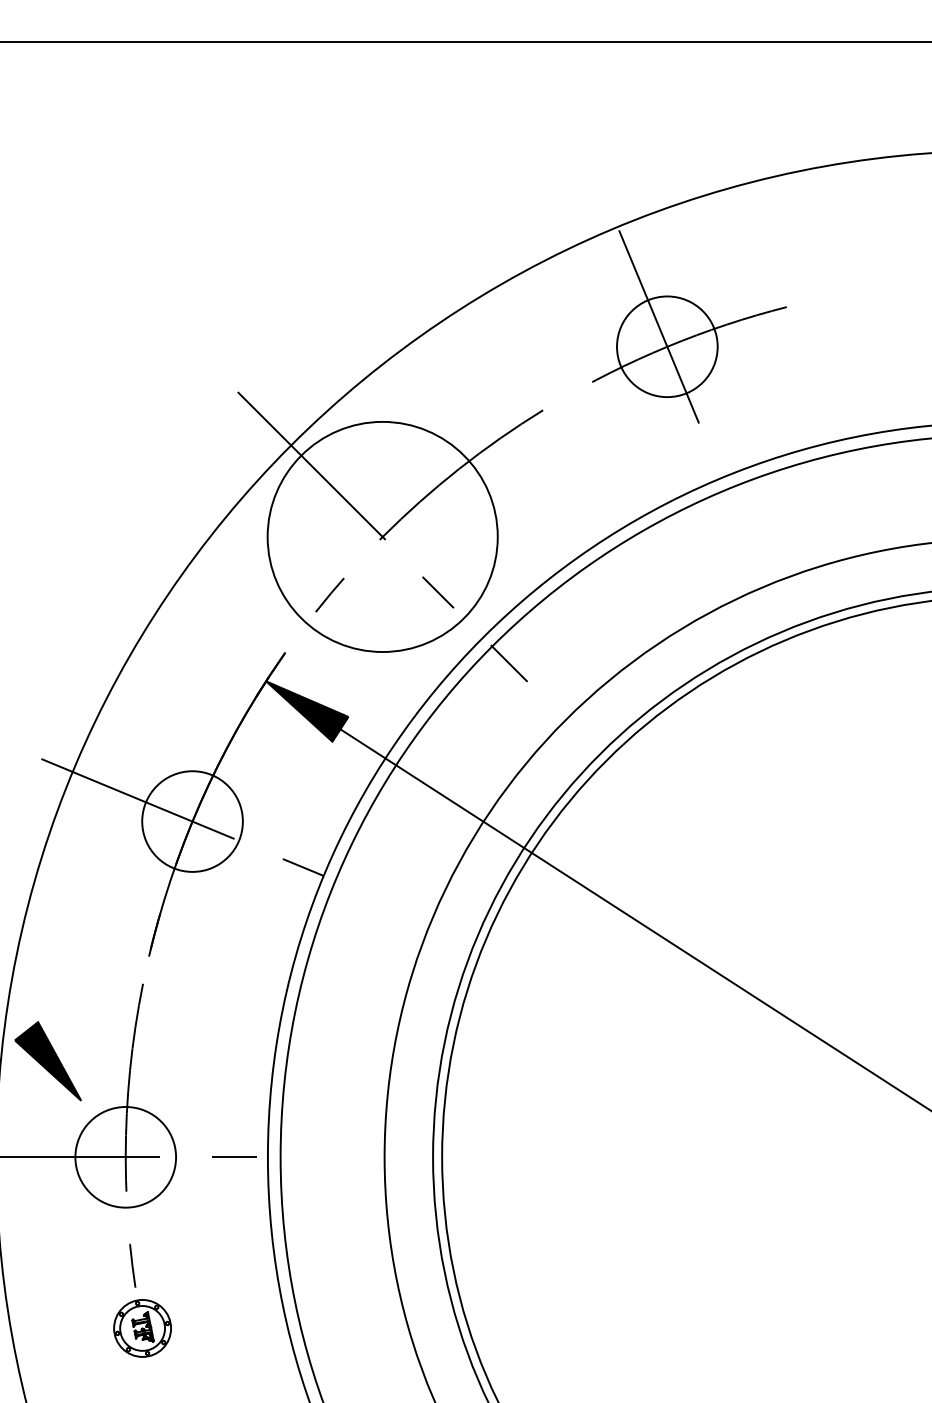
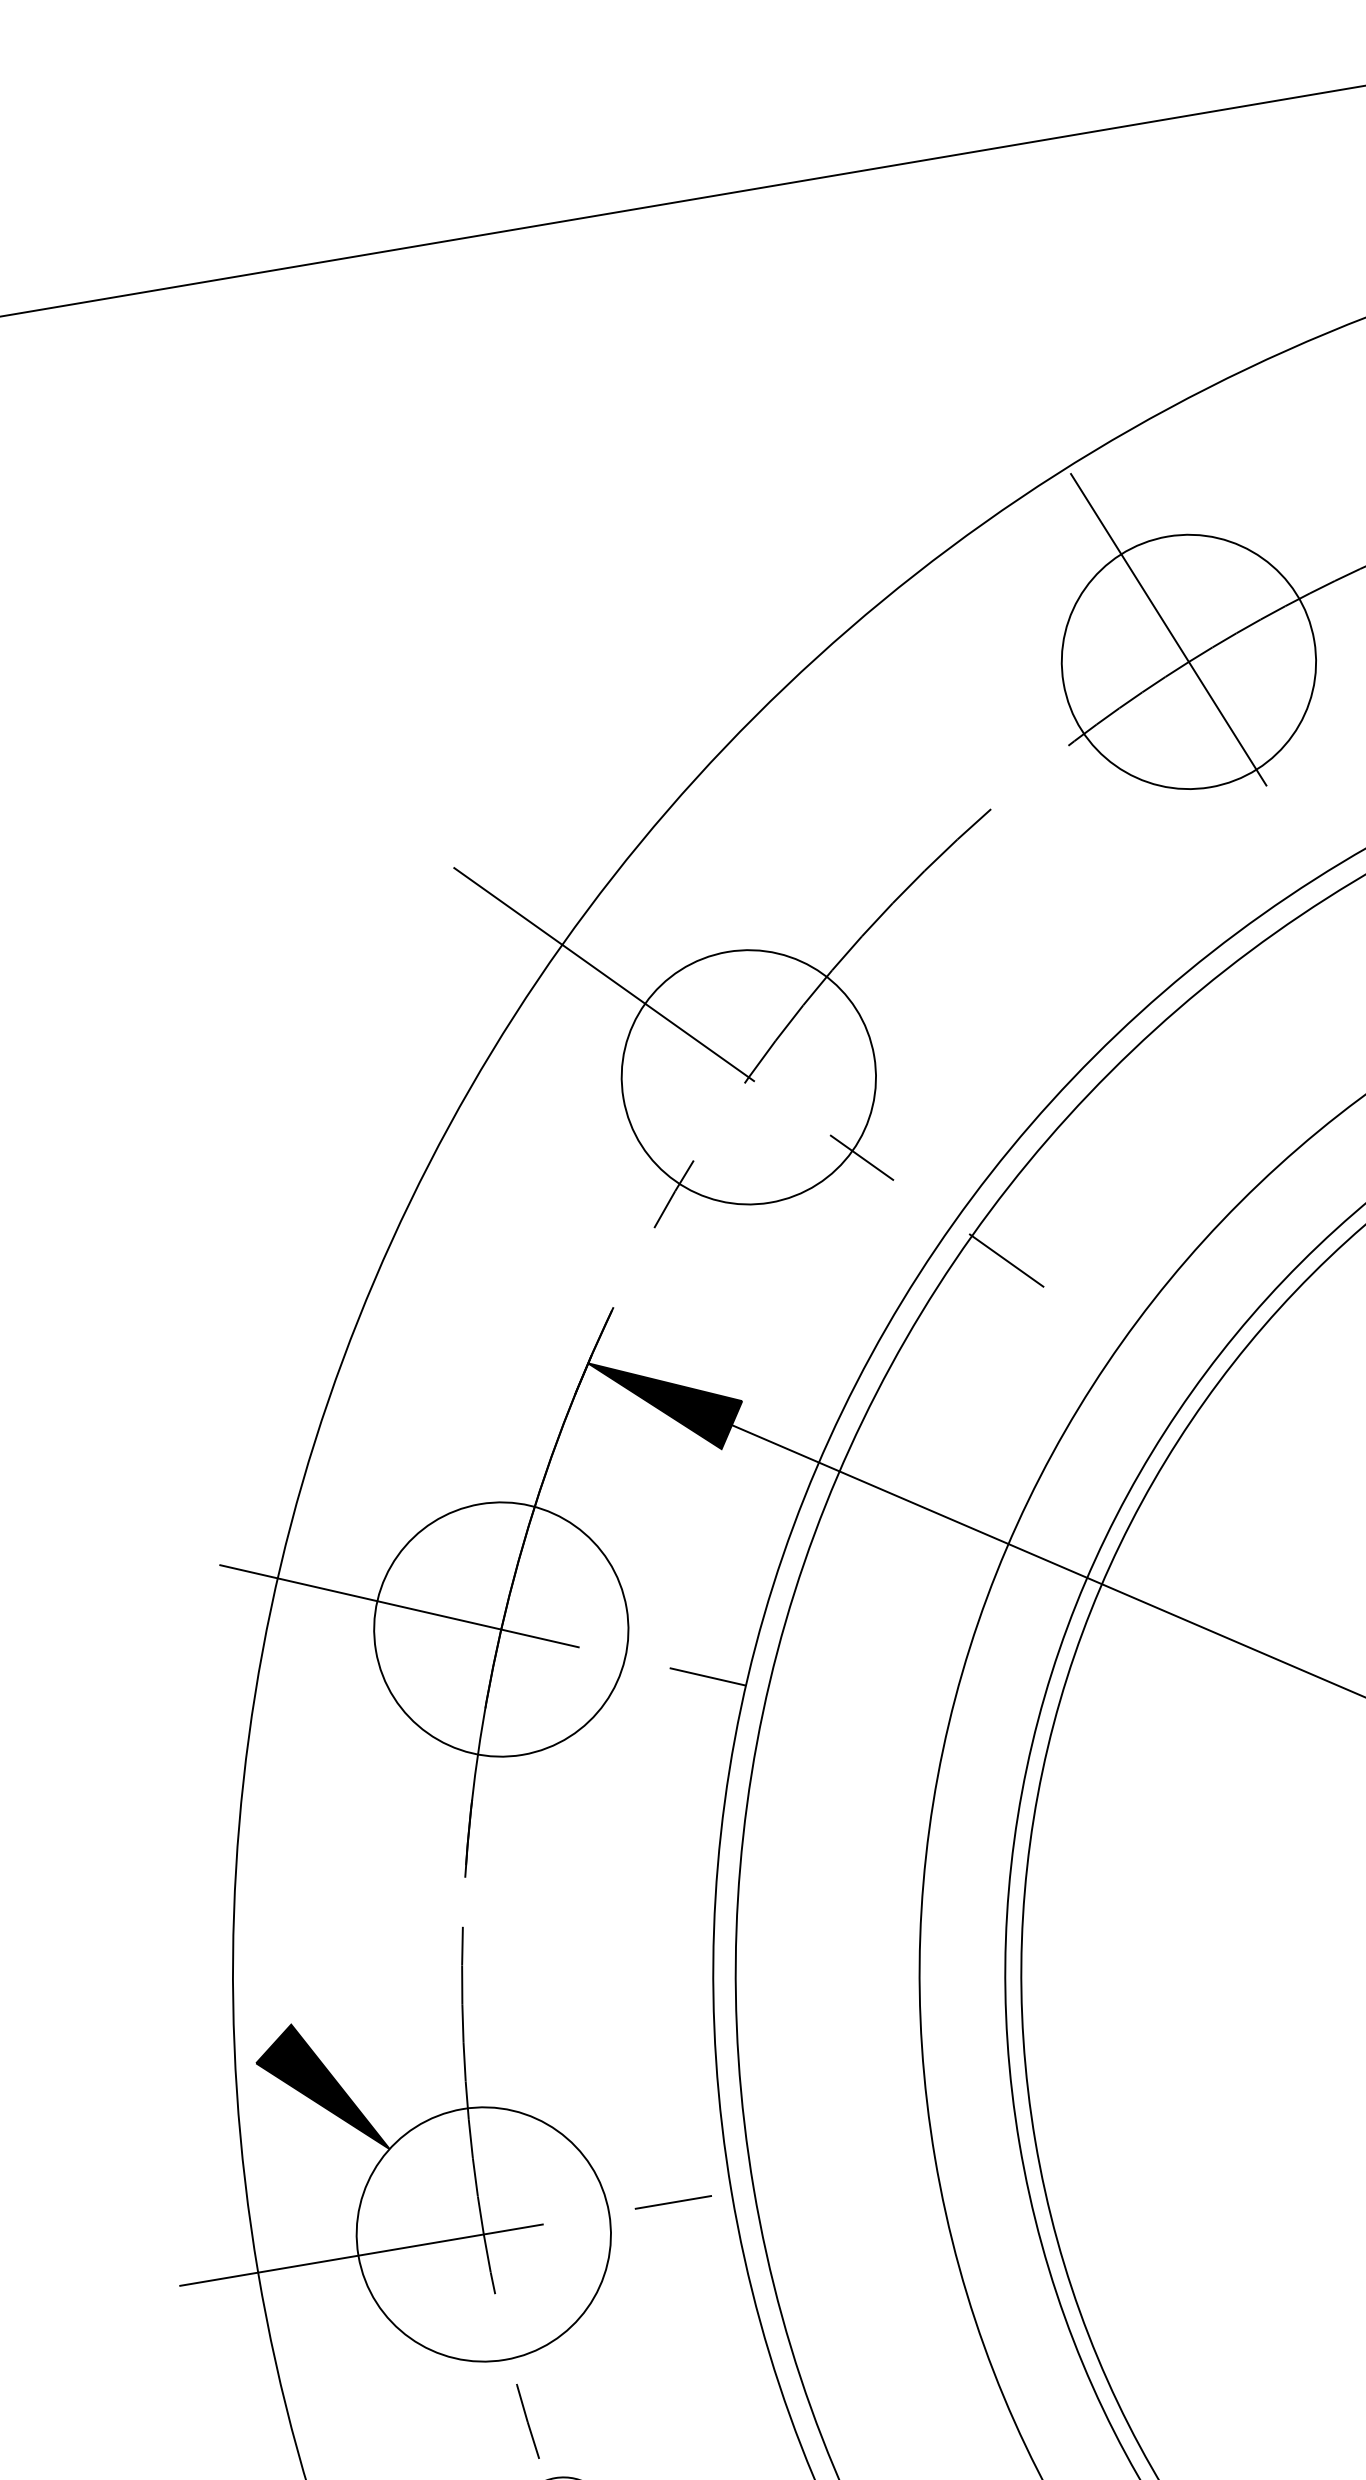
circle: (667, 346) -> (1189, 661), size x1.43
circle: (382, 536) -> (748, 1076), size x0.62
circle: (192, 821) -> (501, 1629), size x1.43
circle: (125, 1157) -> (483, 2234), size x1.43

